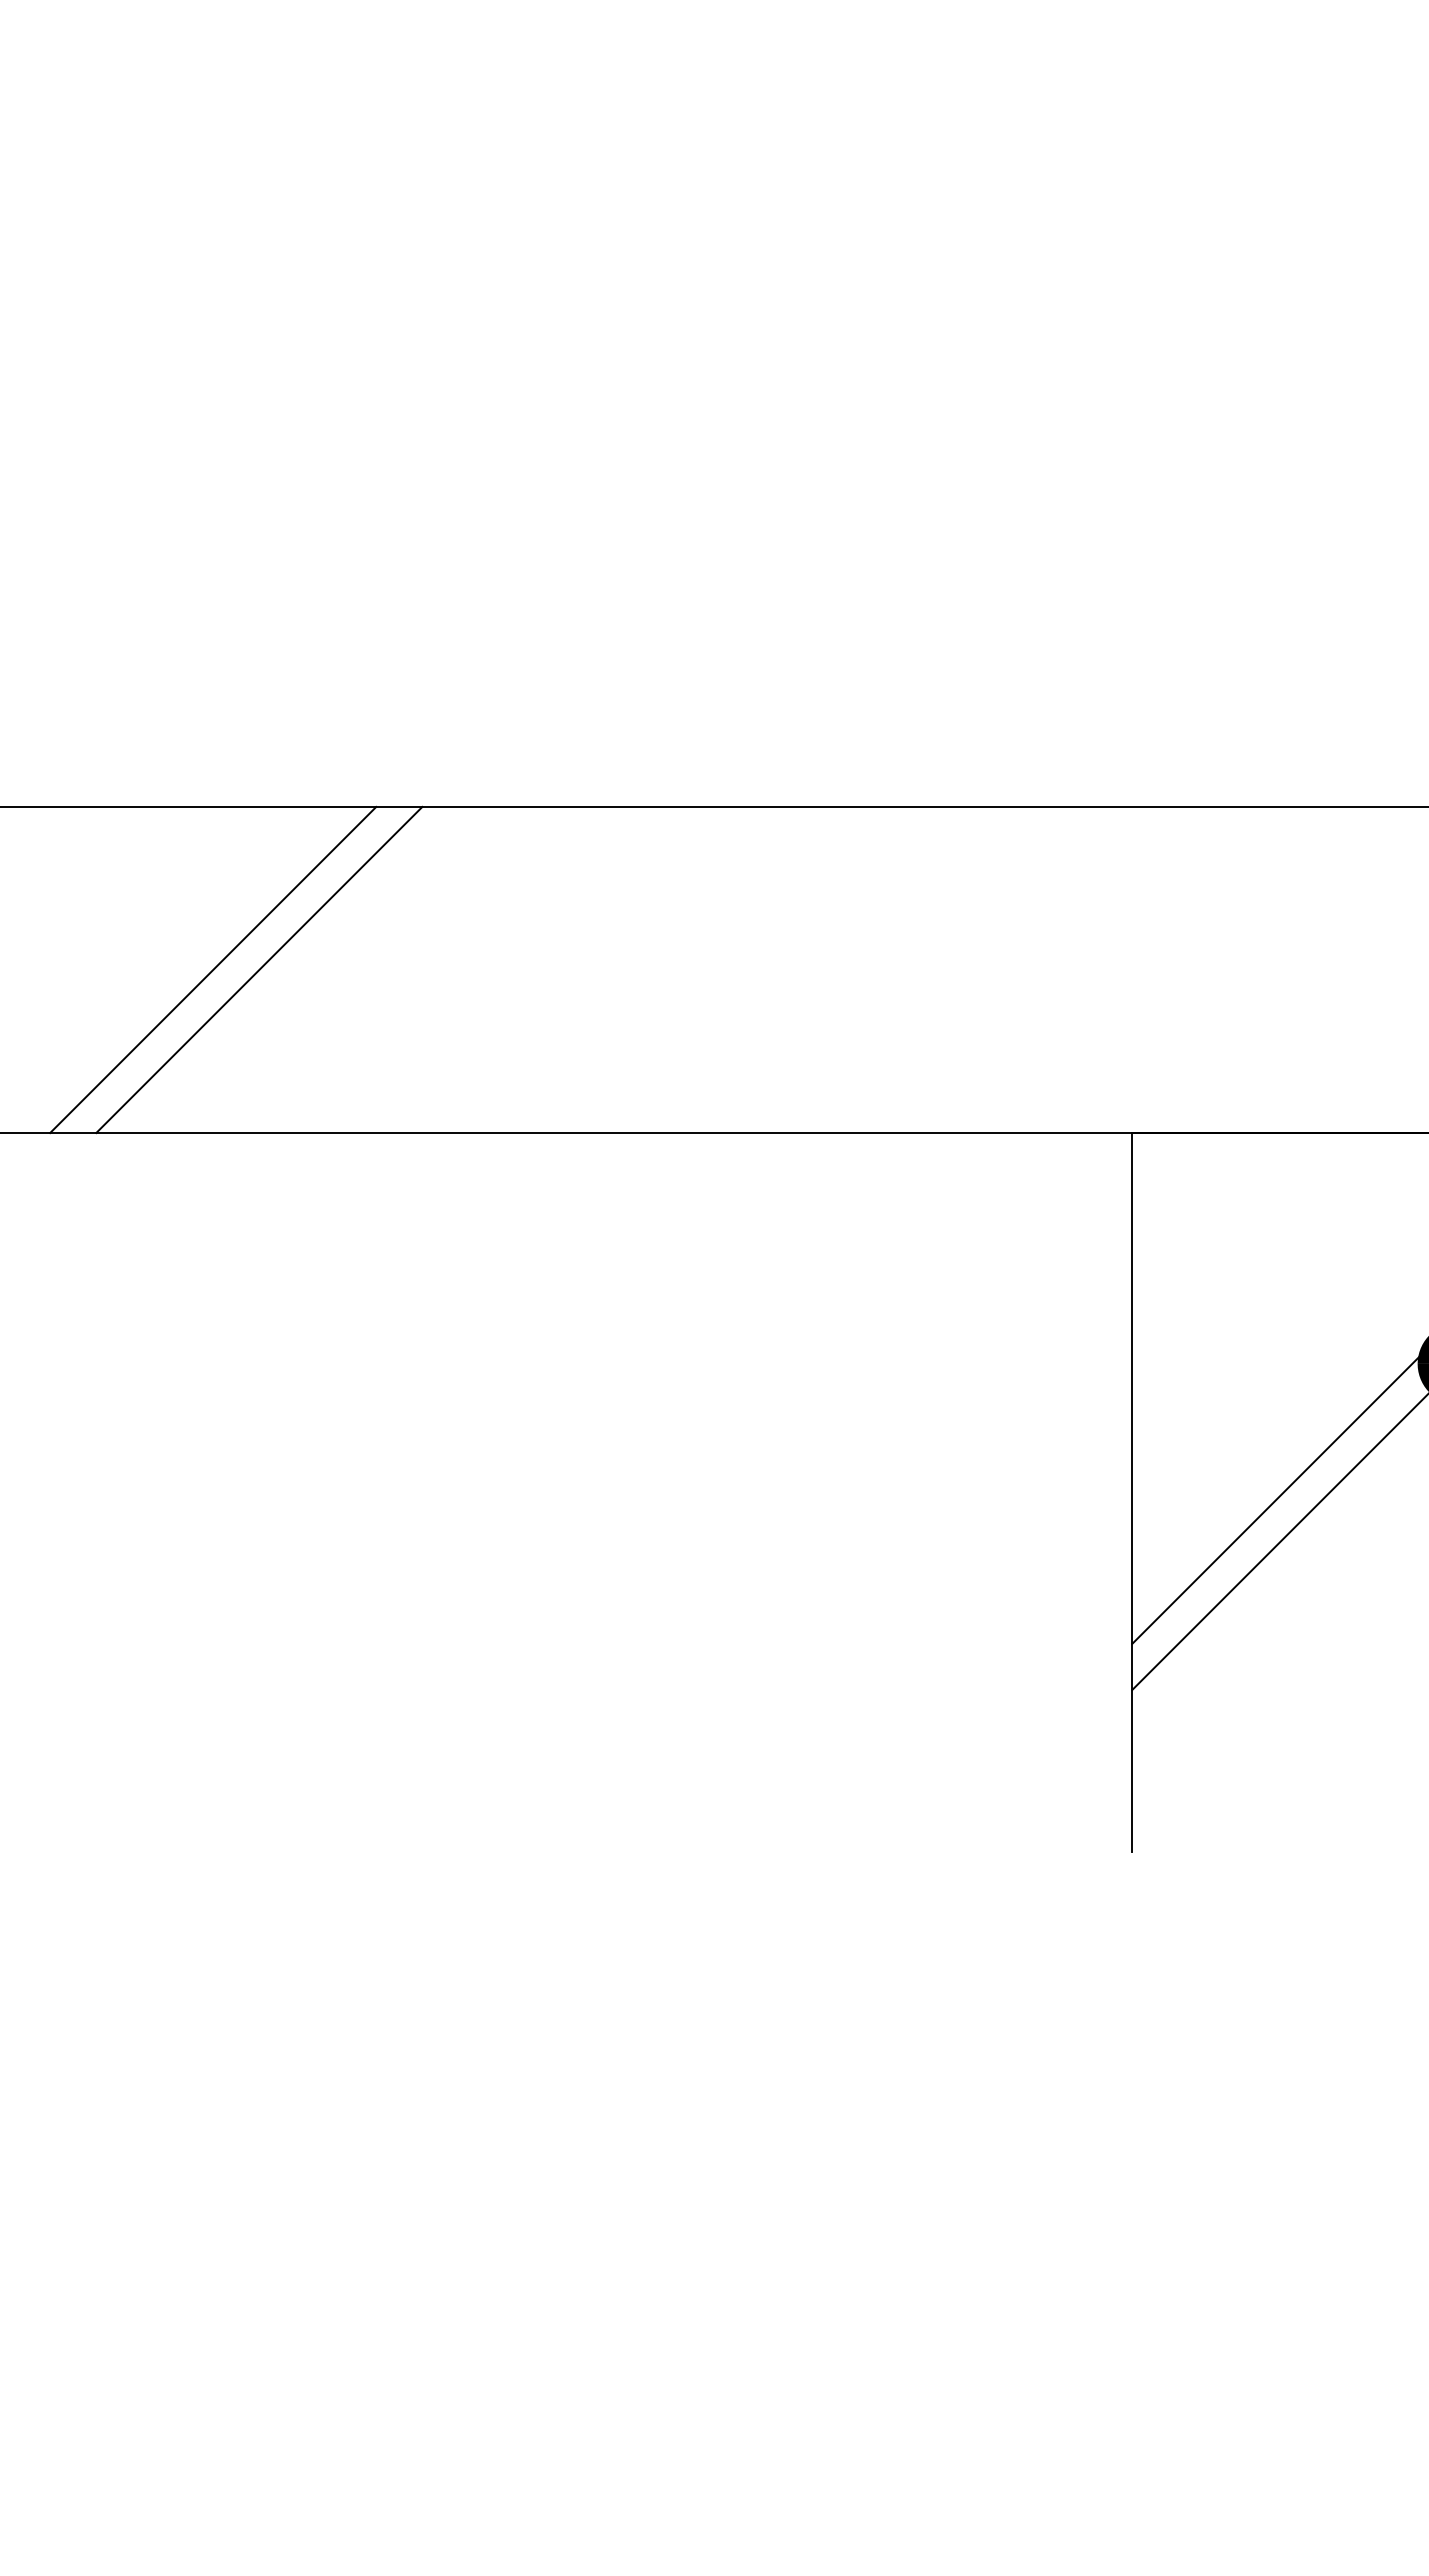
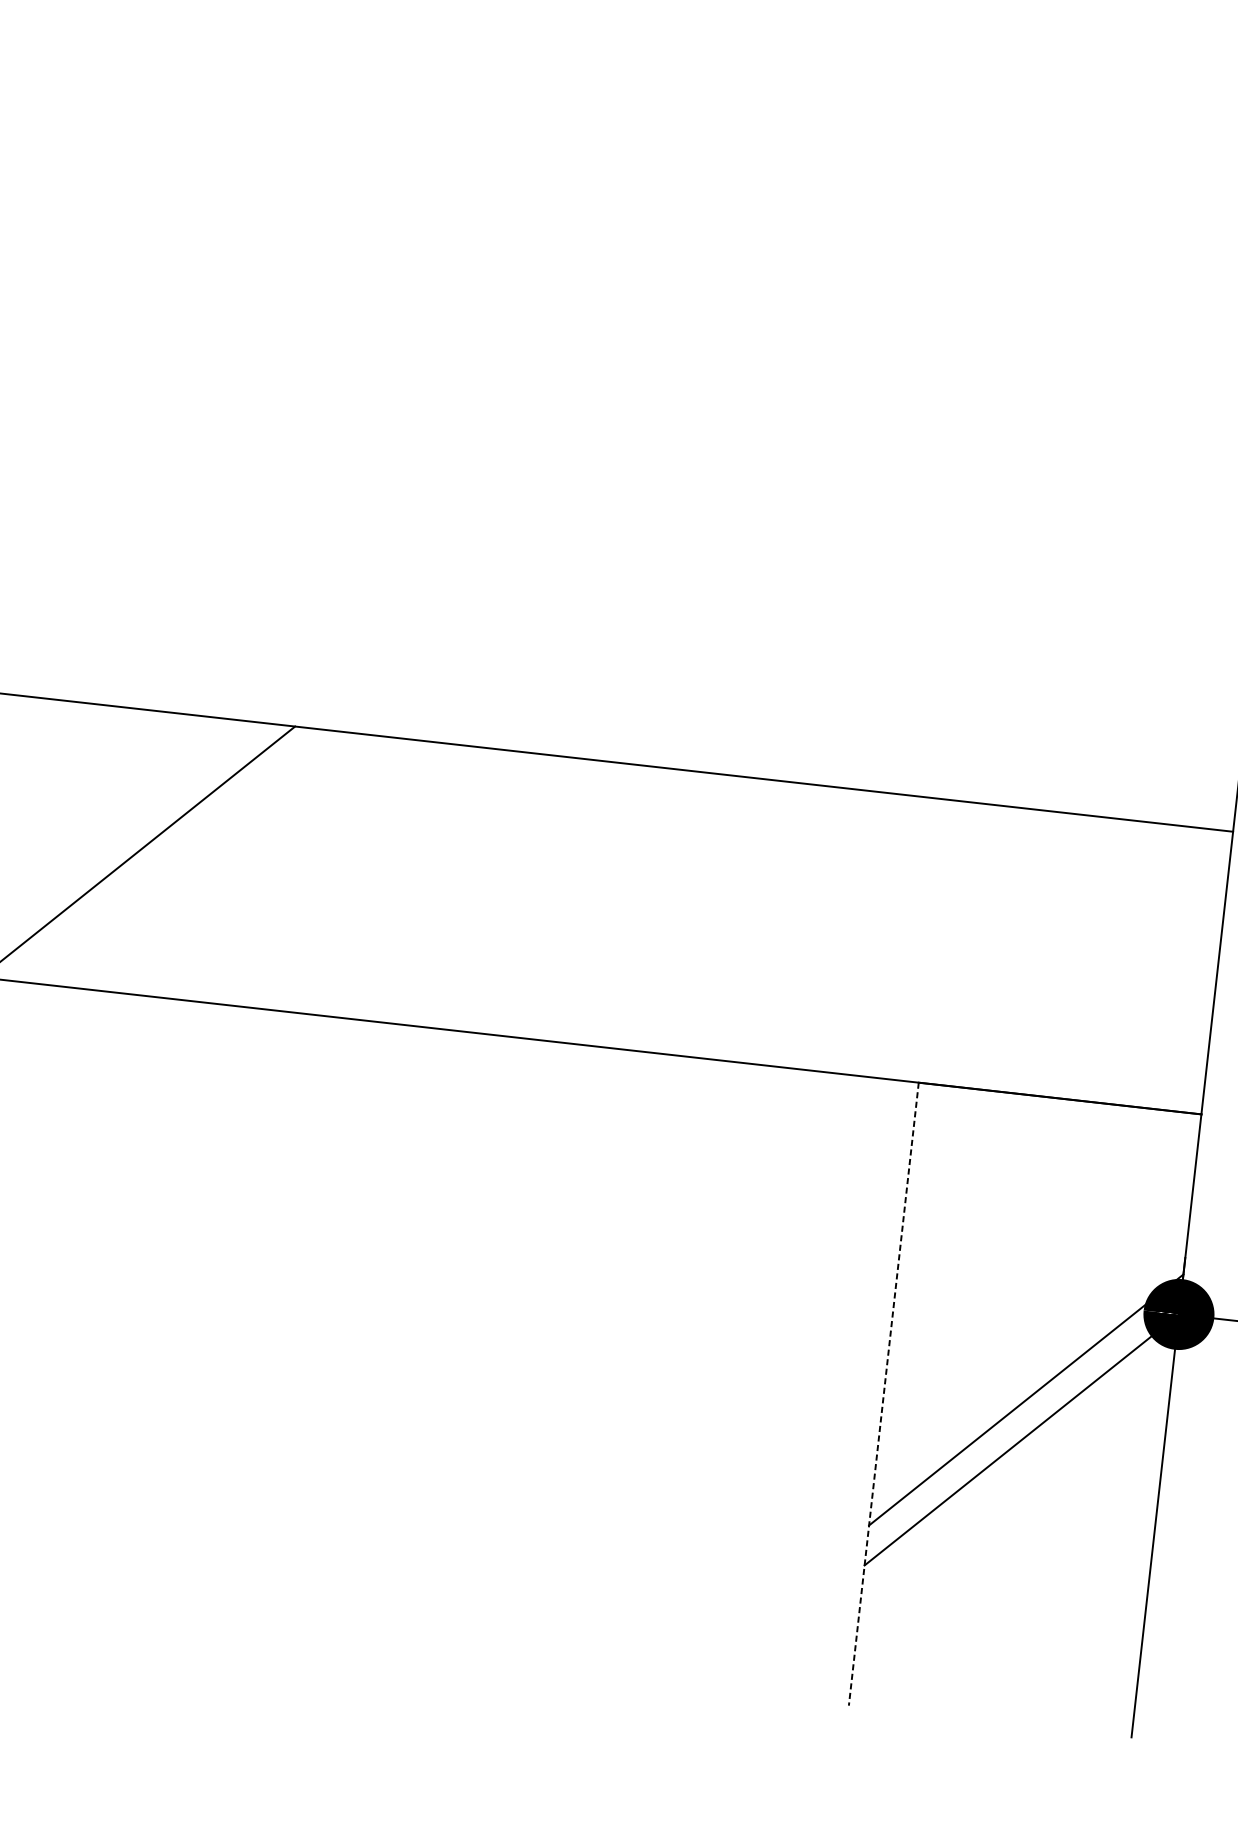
line: (259, 969) -> (178, 856), removed
line: (1132, 1492) -> (883, 1394), solid -> dashed

